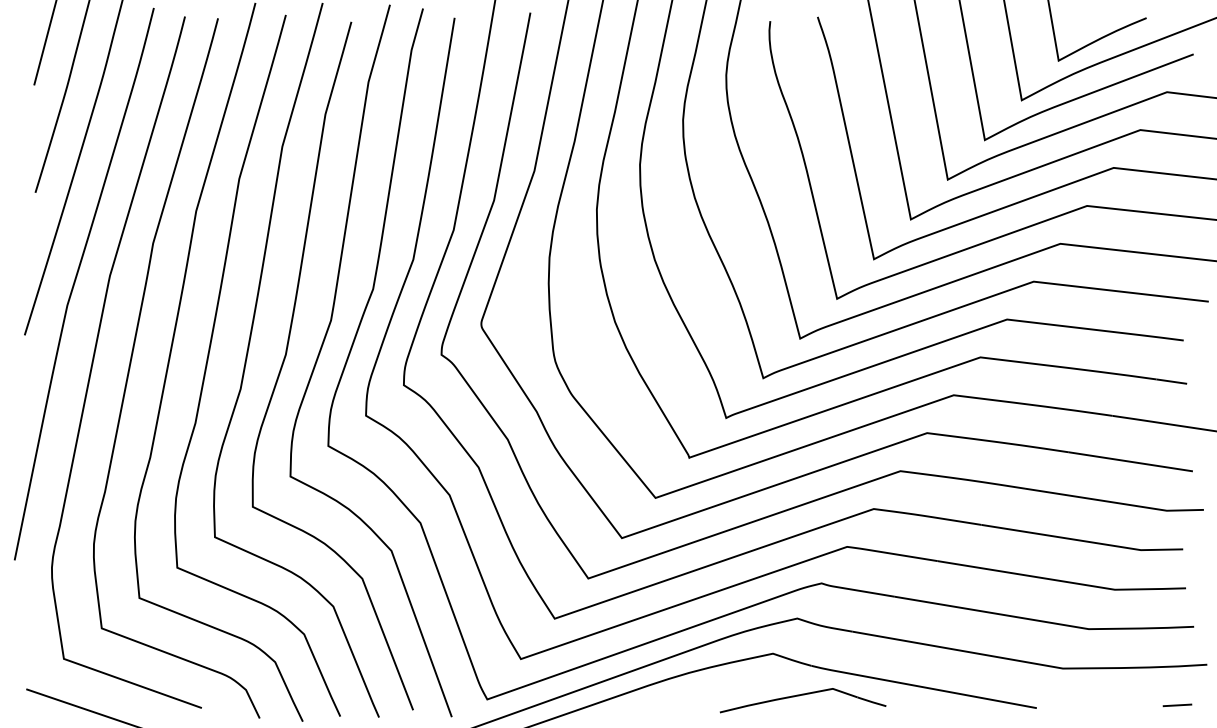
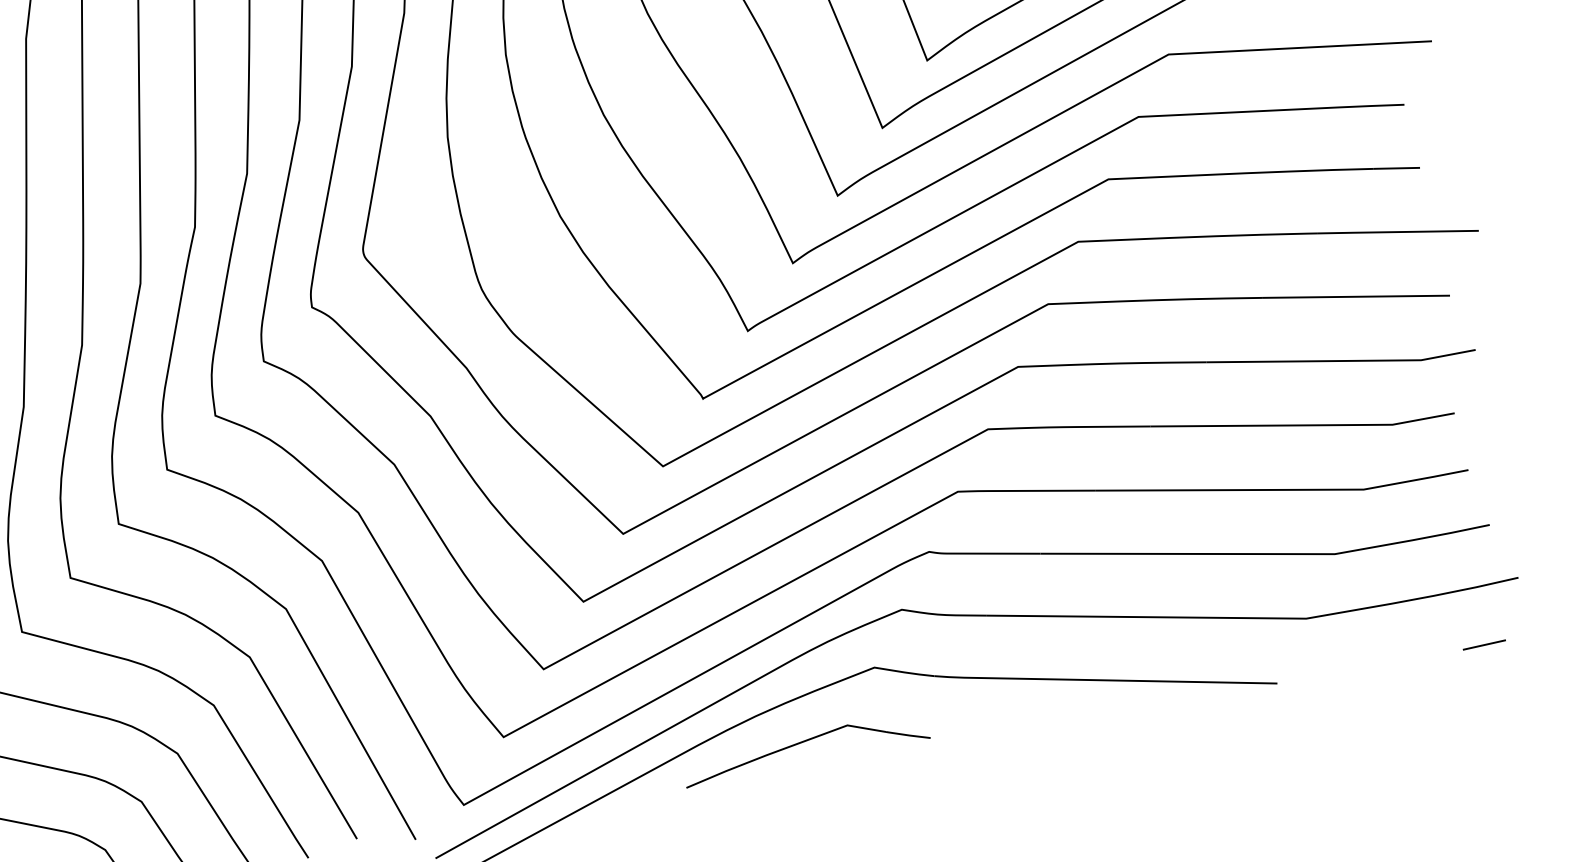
part: (802, 700) -> (805, 750), moved

